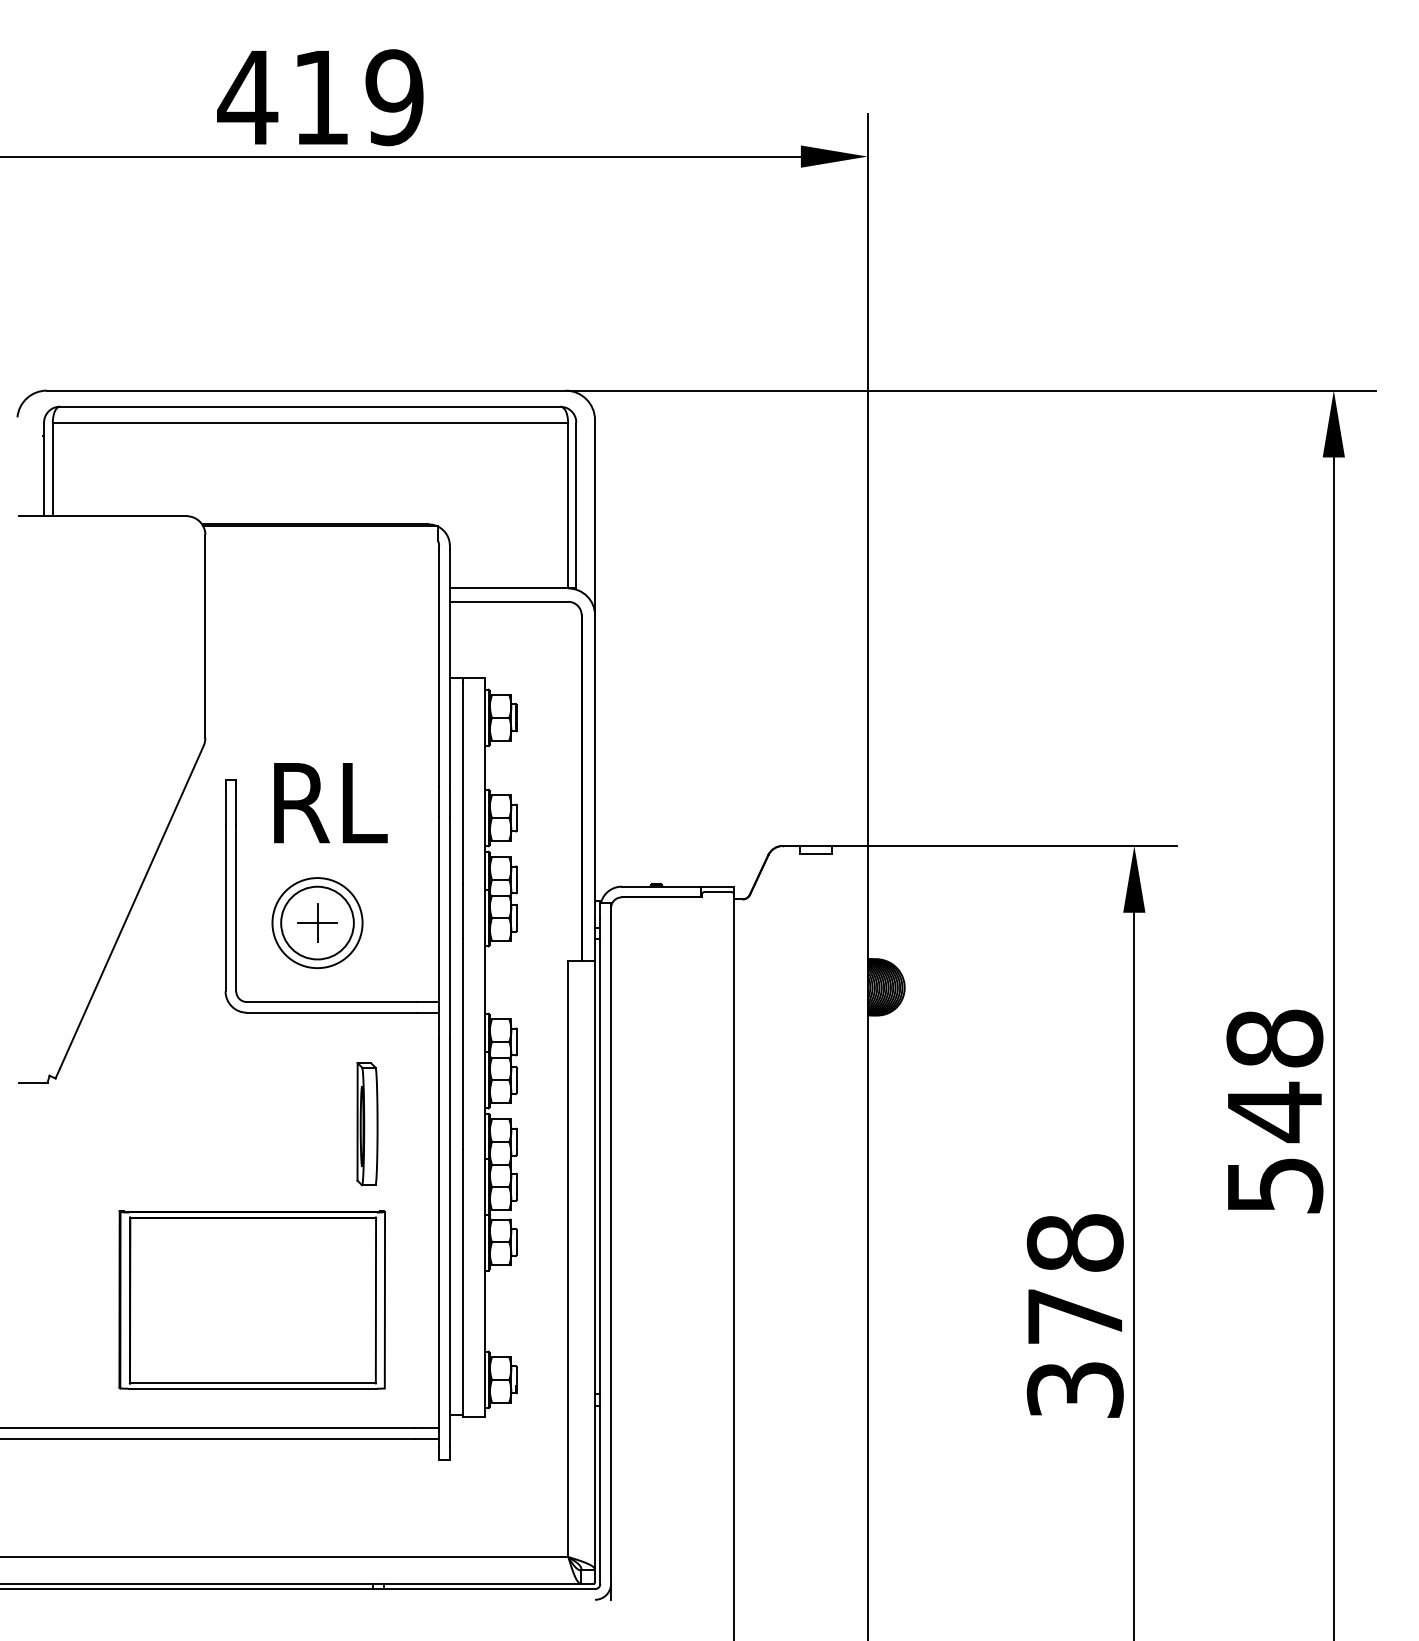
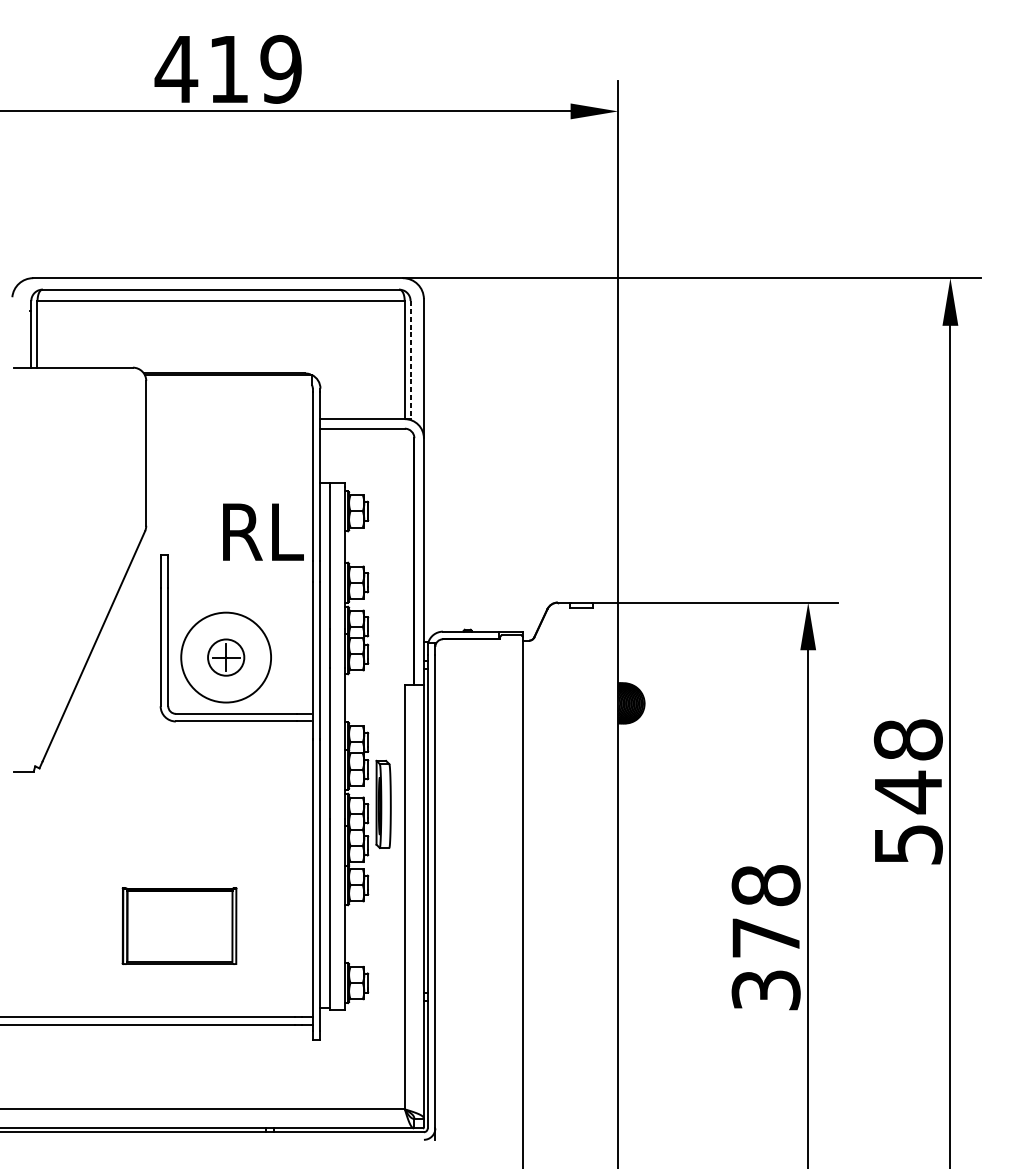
line: (576, 505) -> (410, 360), solid -> dashed
text: (330, 803) -> (263, 532), moved
circle: (317, 922) -> (226, 657), size x0.7
circle: (317, 923) -> (226, 657), size x1.4
part: (367, 1124) -> (383, 804), moved
part: (251, 1299) -> (179, 925), size x0.6

